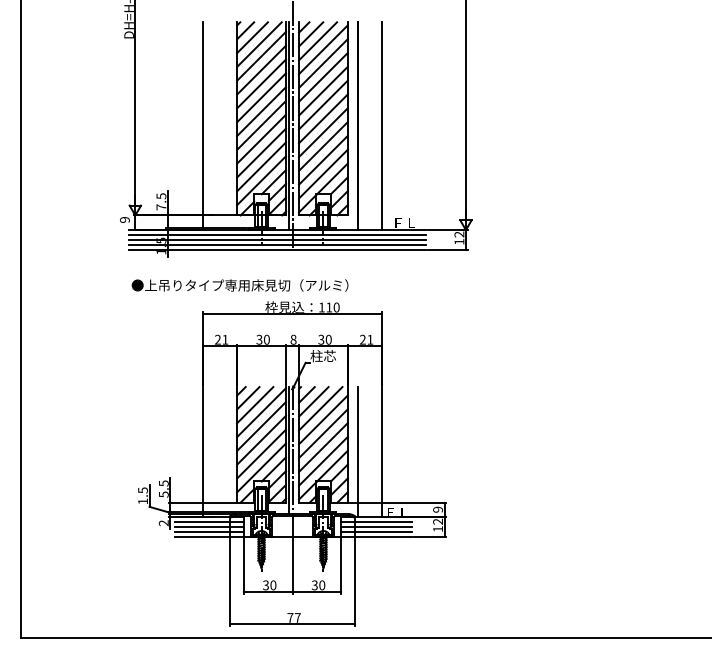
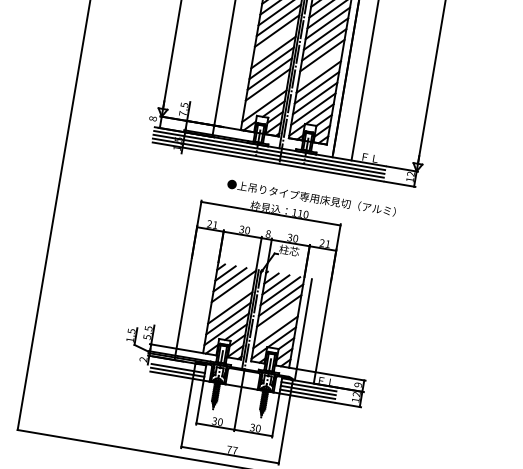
line: (261, 97) -> (275, 41), removed
line: (323, 118) -> (320, 66), removed
line: (261, 166) -> (266, 95), removed
text: (124, 219) -> (152, 118), 9 -> 8
text: (239, 285) -> (311, 197), moved
line: (261, 426) -> (232, 297), removed
line: (323, 447) -> (277, 321), removed
line: (209, 522) -> (179, 364), removed

